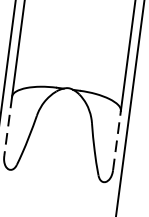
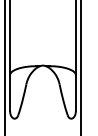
line: (8, 125) -> (10, 92), dashed -> solid
line: (116, 139) -> (75, 92), dashed -> solid

